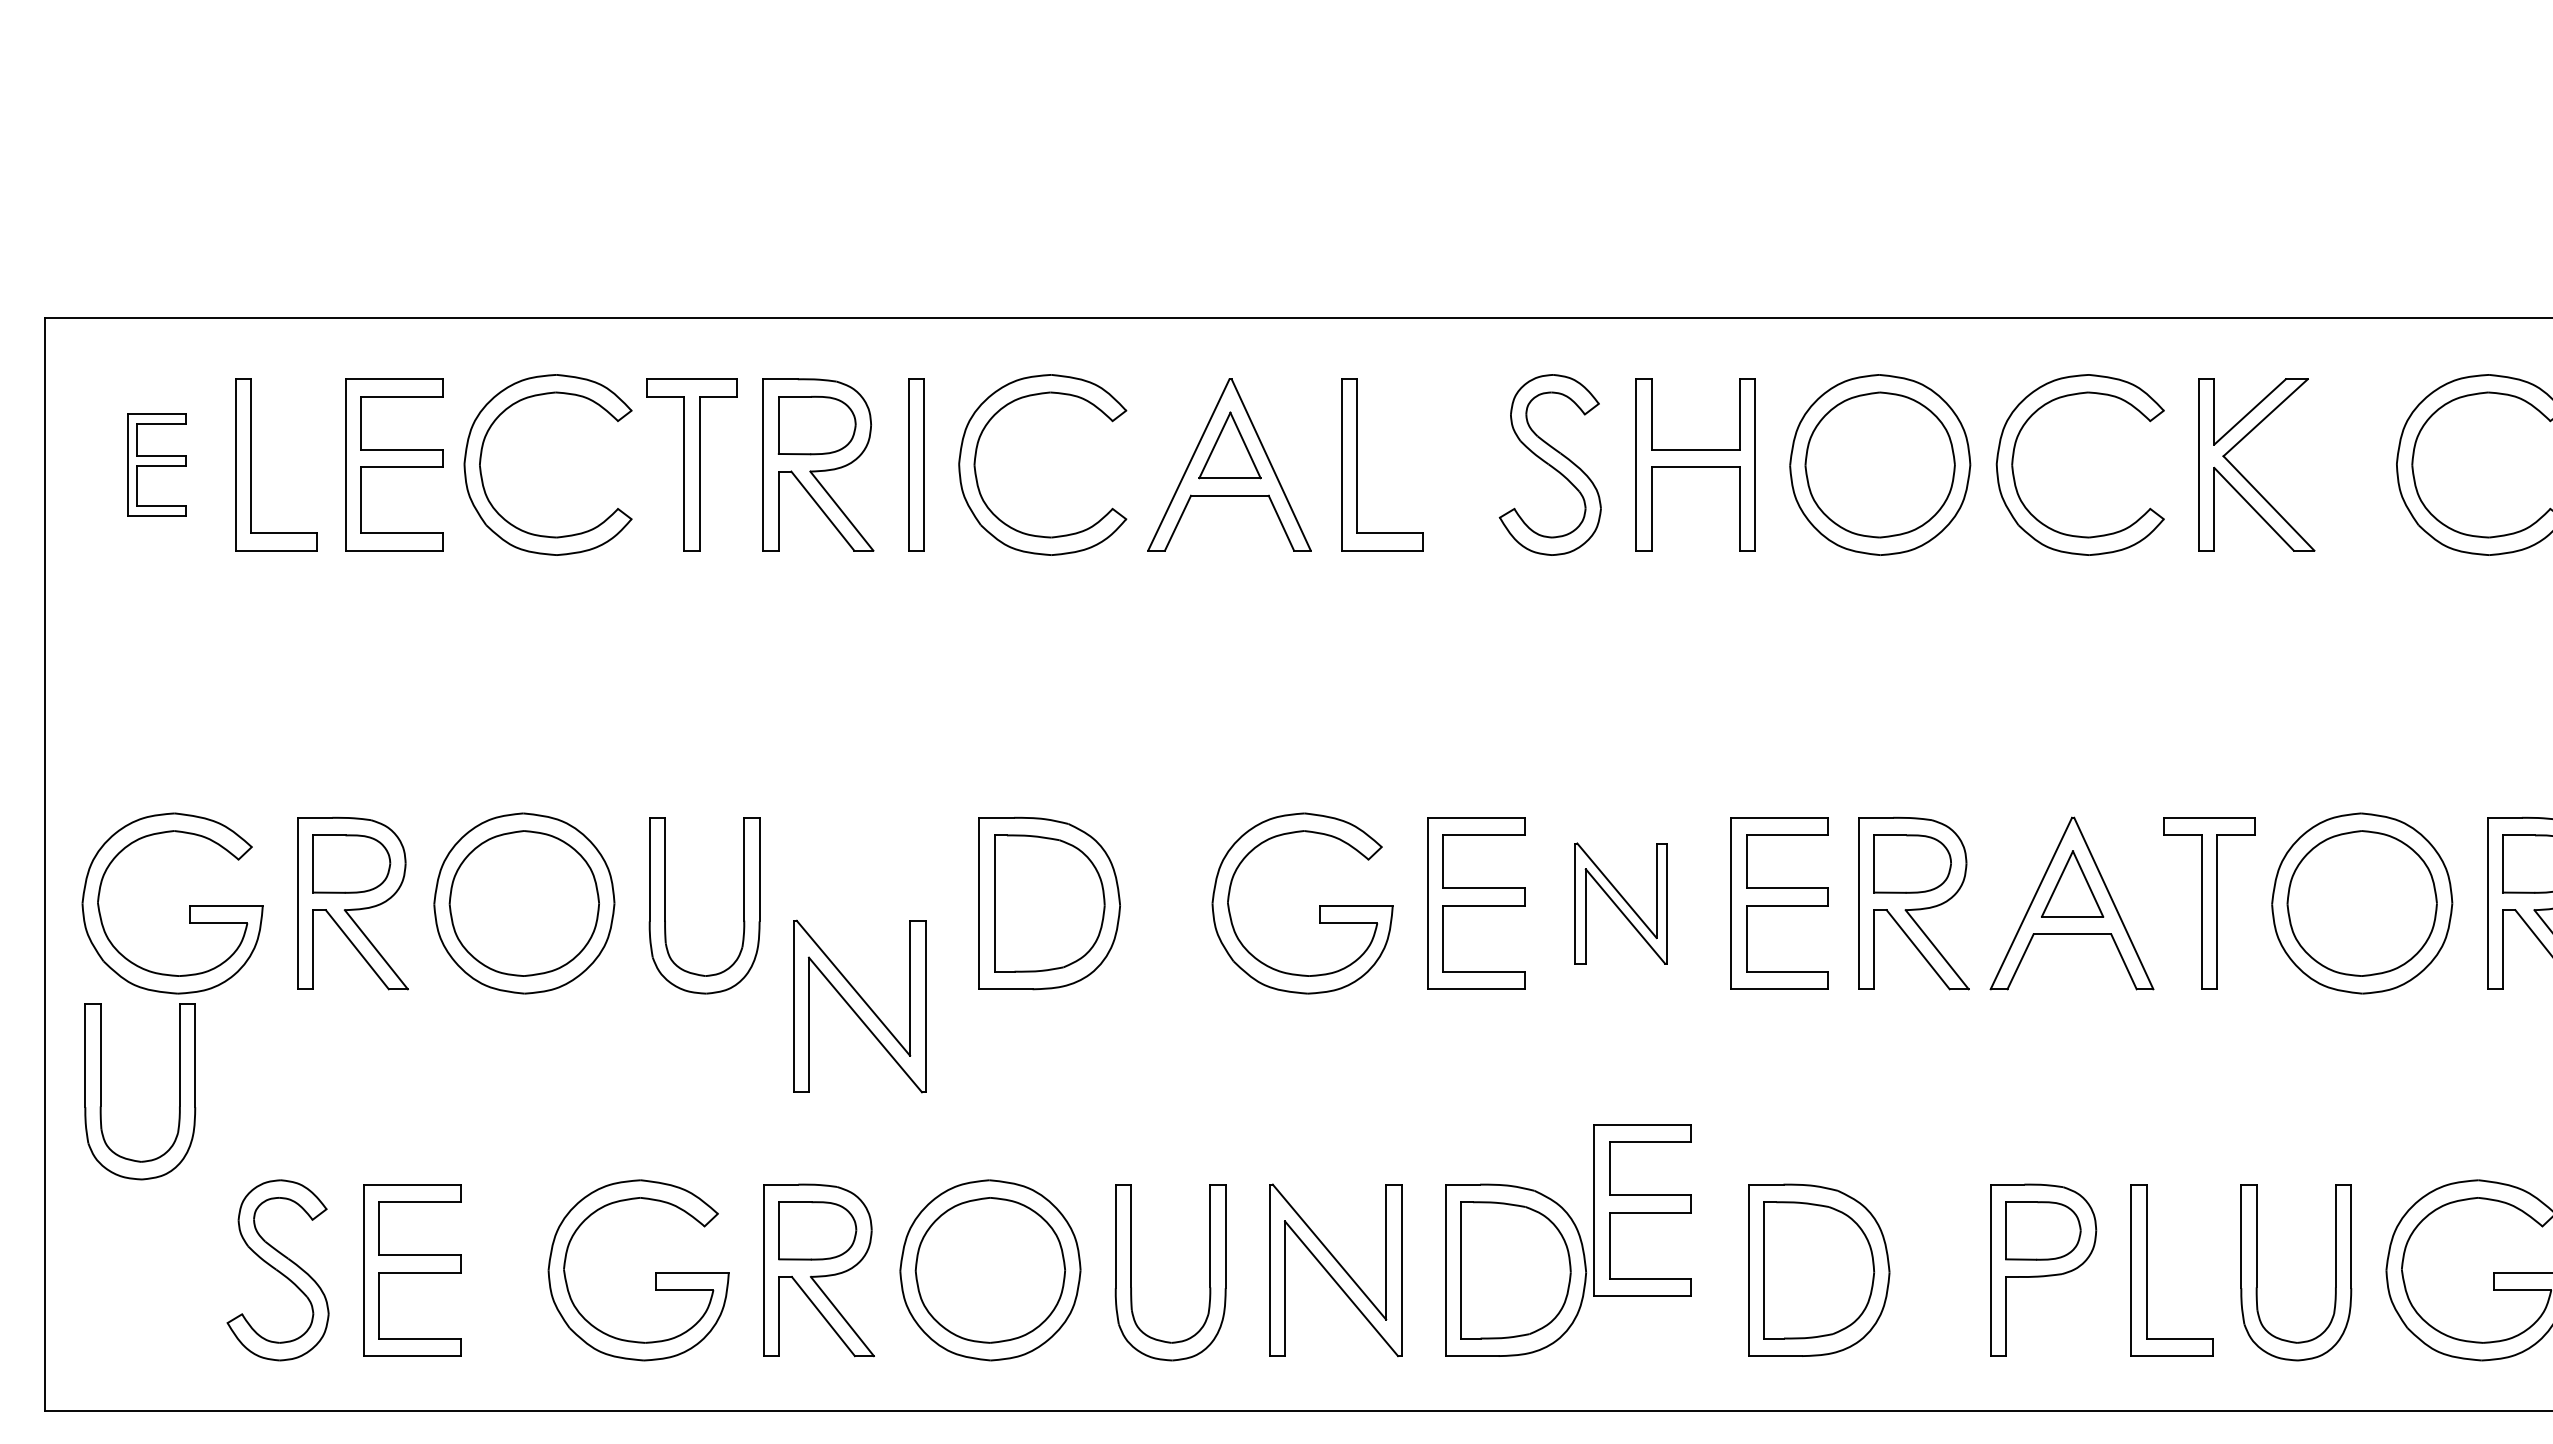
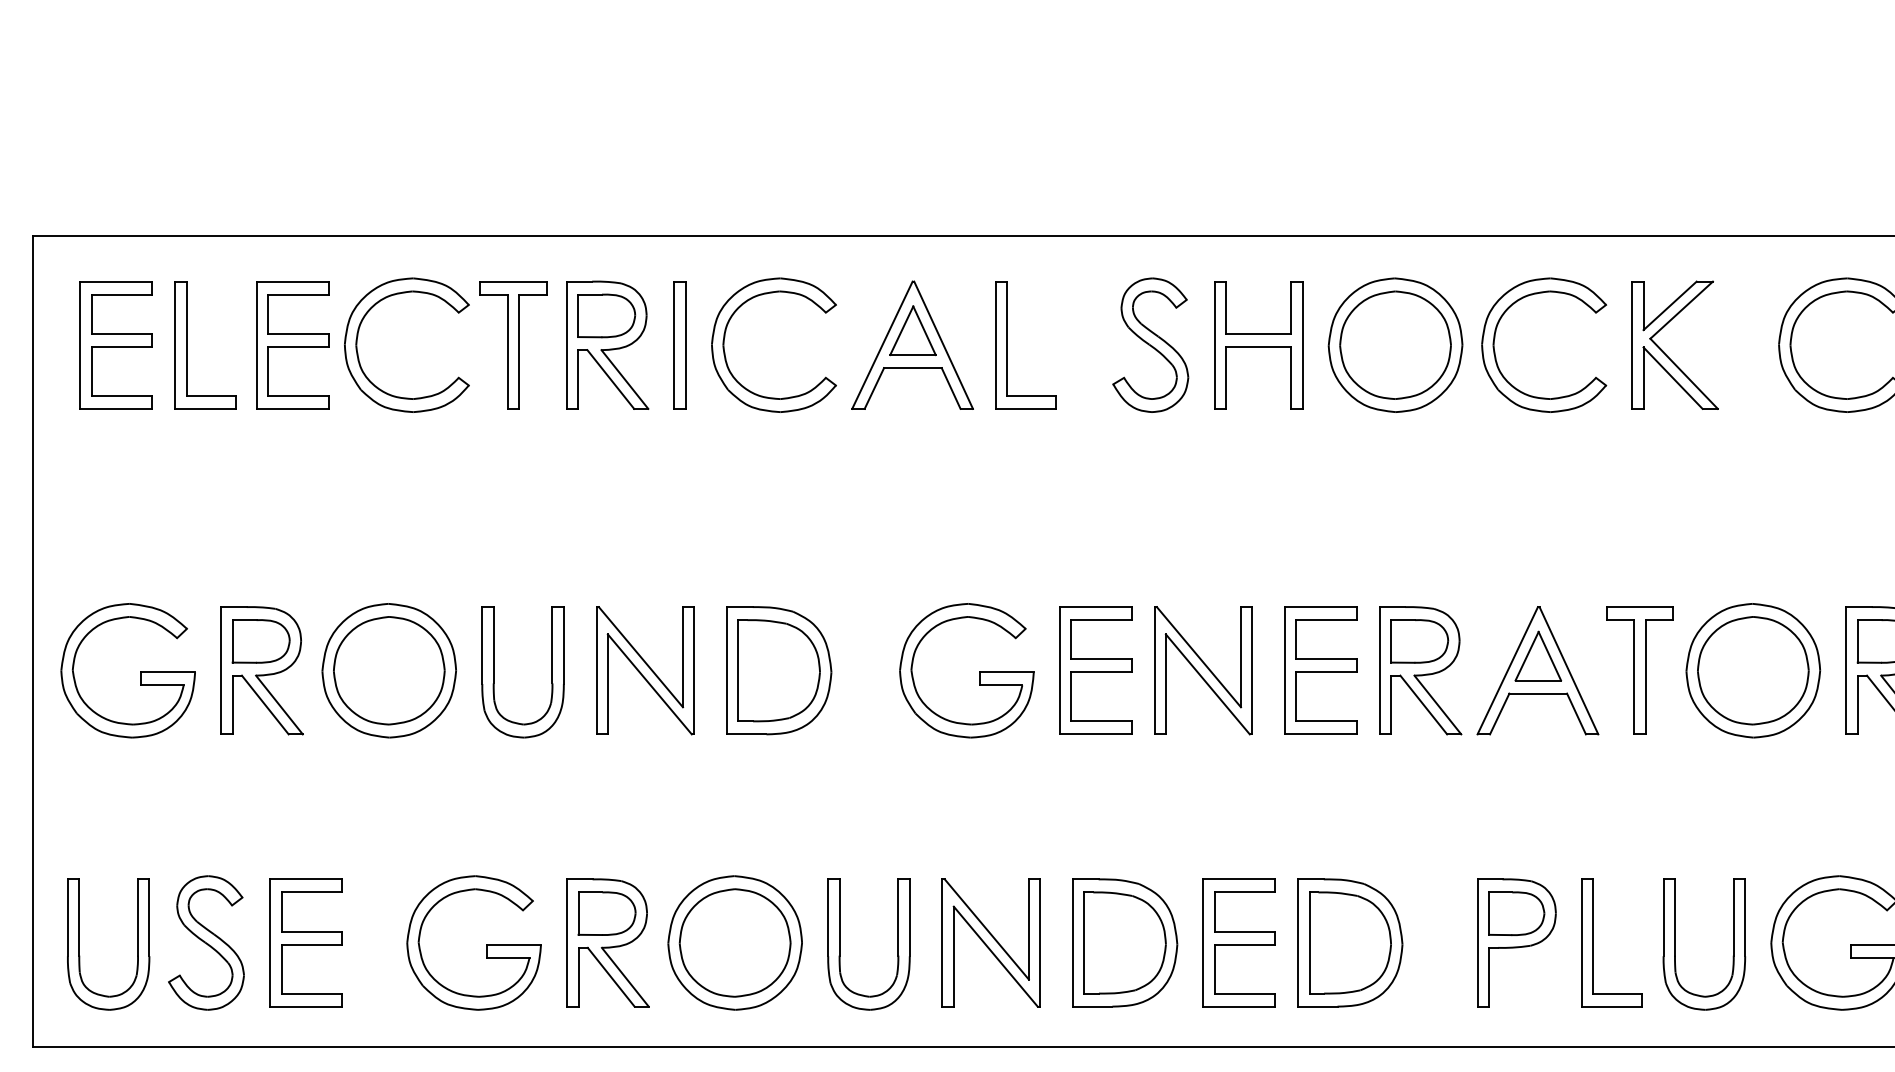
part: (156, 464) -> (116, 344), size x1.67
part: (1620, 903) -> (1202, 670), size x1.43
part: (859, 1006) -> (645, 670), moved
part: (101, 1091) -> (79, 944), moved
part: (1642, 1210) -> (1239, 943), moved

